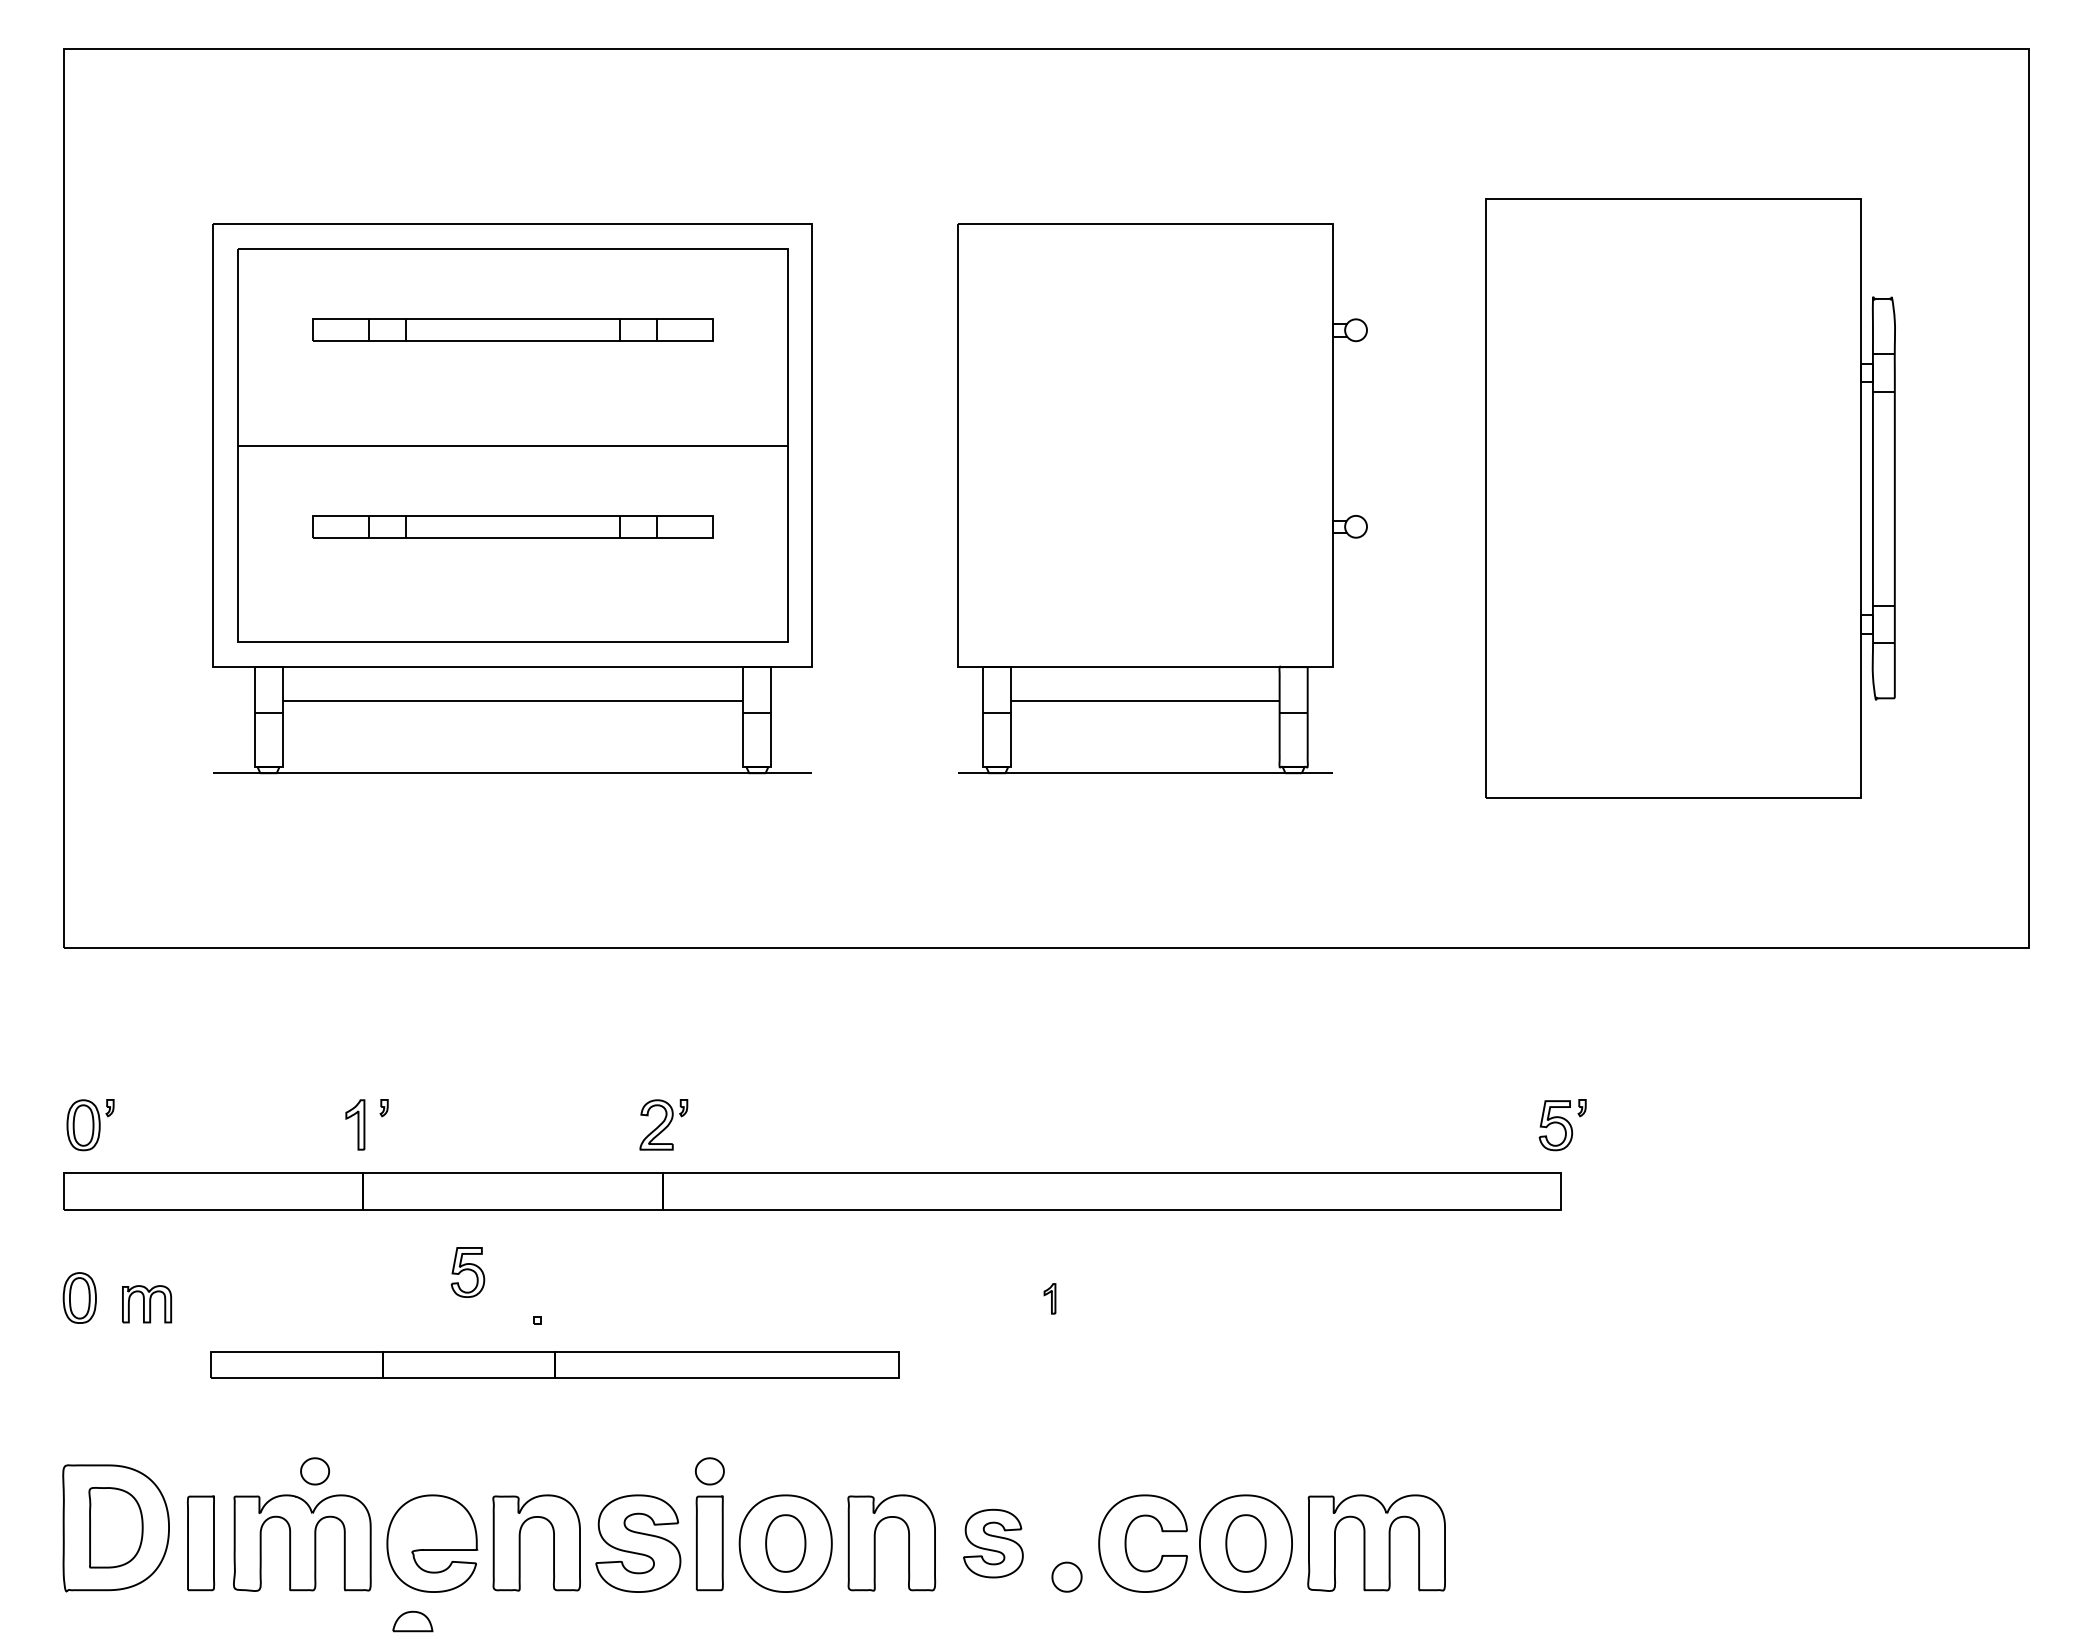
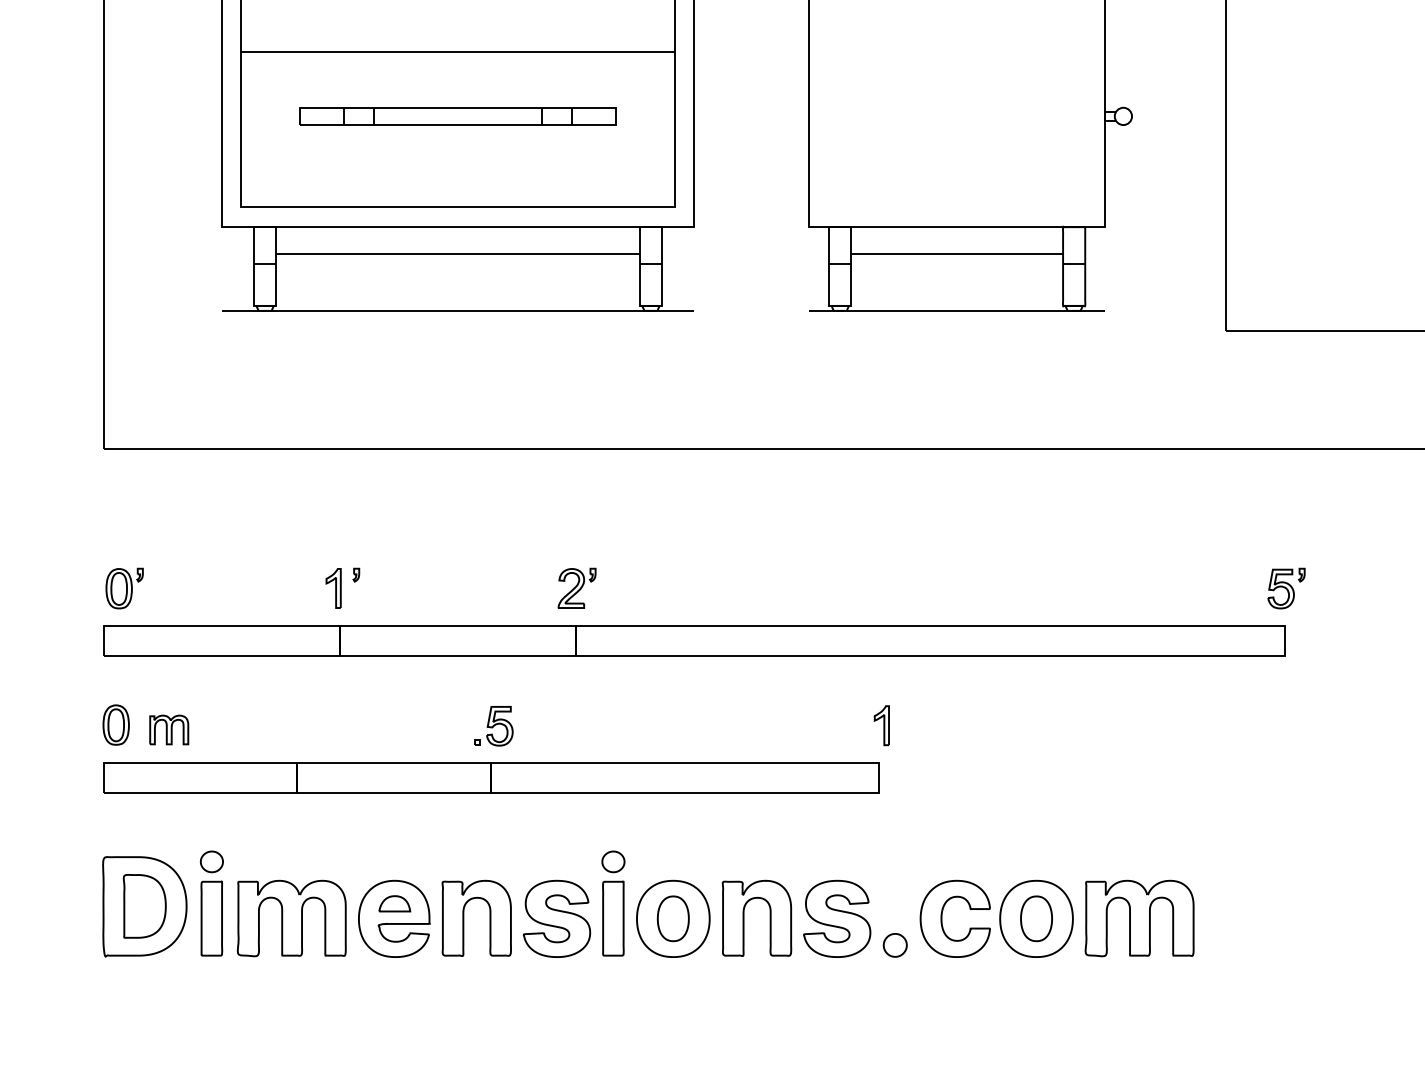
part: (467, 1272) -> (499, 726), moved
part: (1049, 1298) -> (881, 725), size x1.67
part: (554, 1364) -> (490, 777), size x1.43
part: (315, 1471) -> (212, 861), moved
part: (993, 1543) -> (837, 918), size x1.43
part: (412, 1621) -> (394, 903), moved

